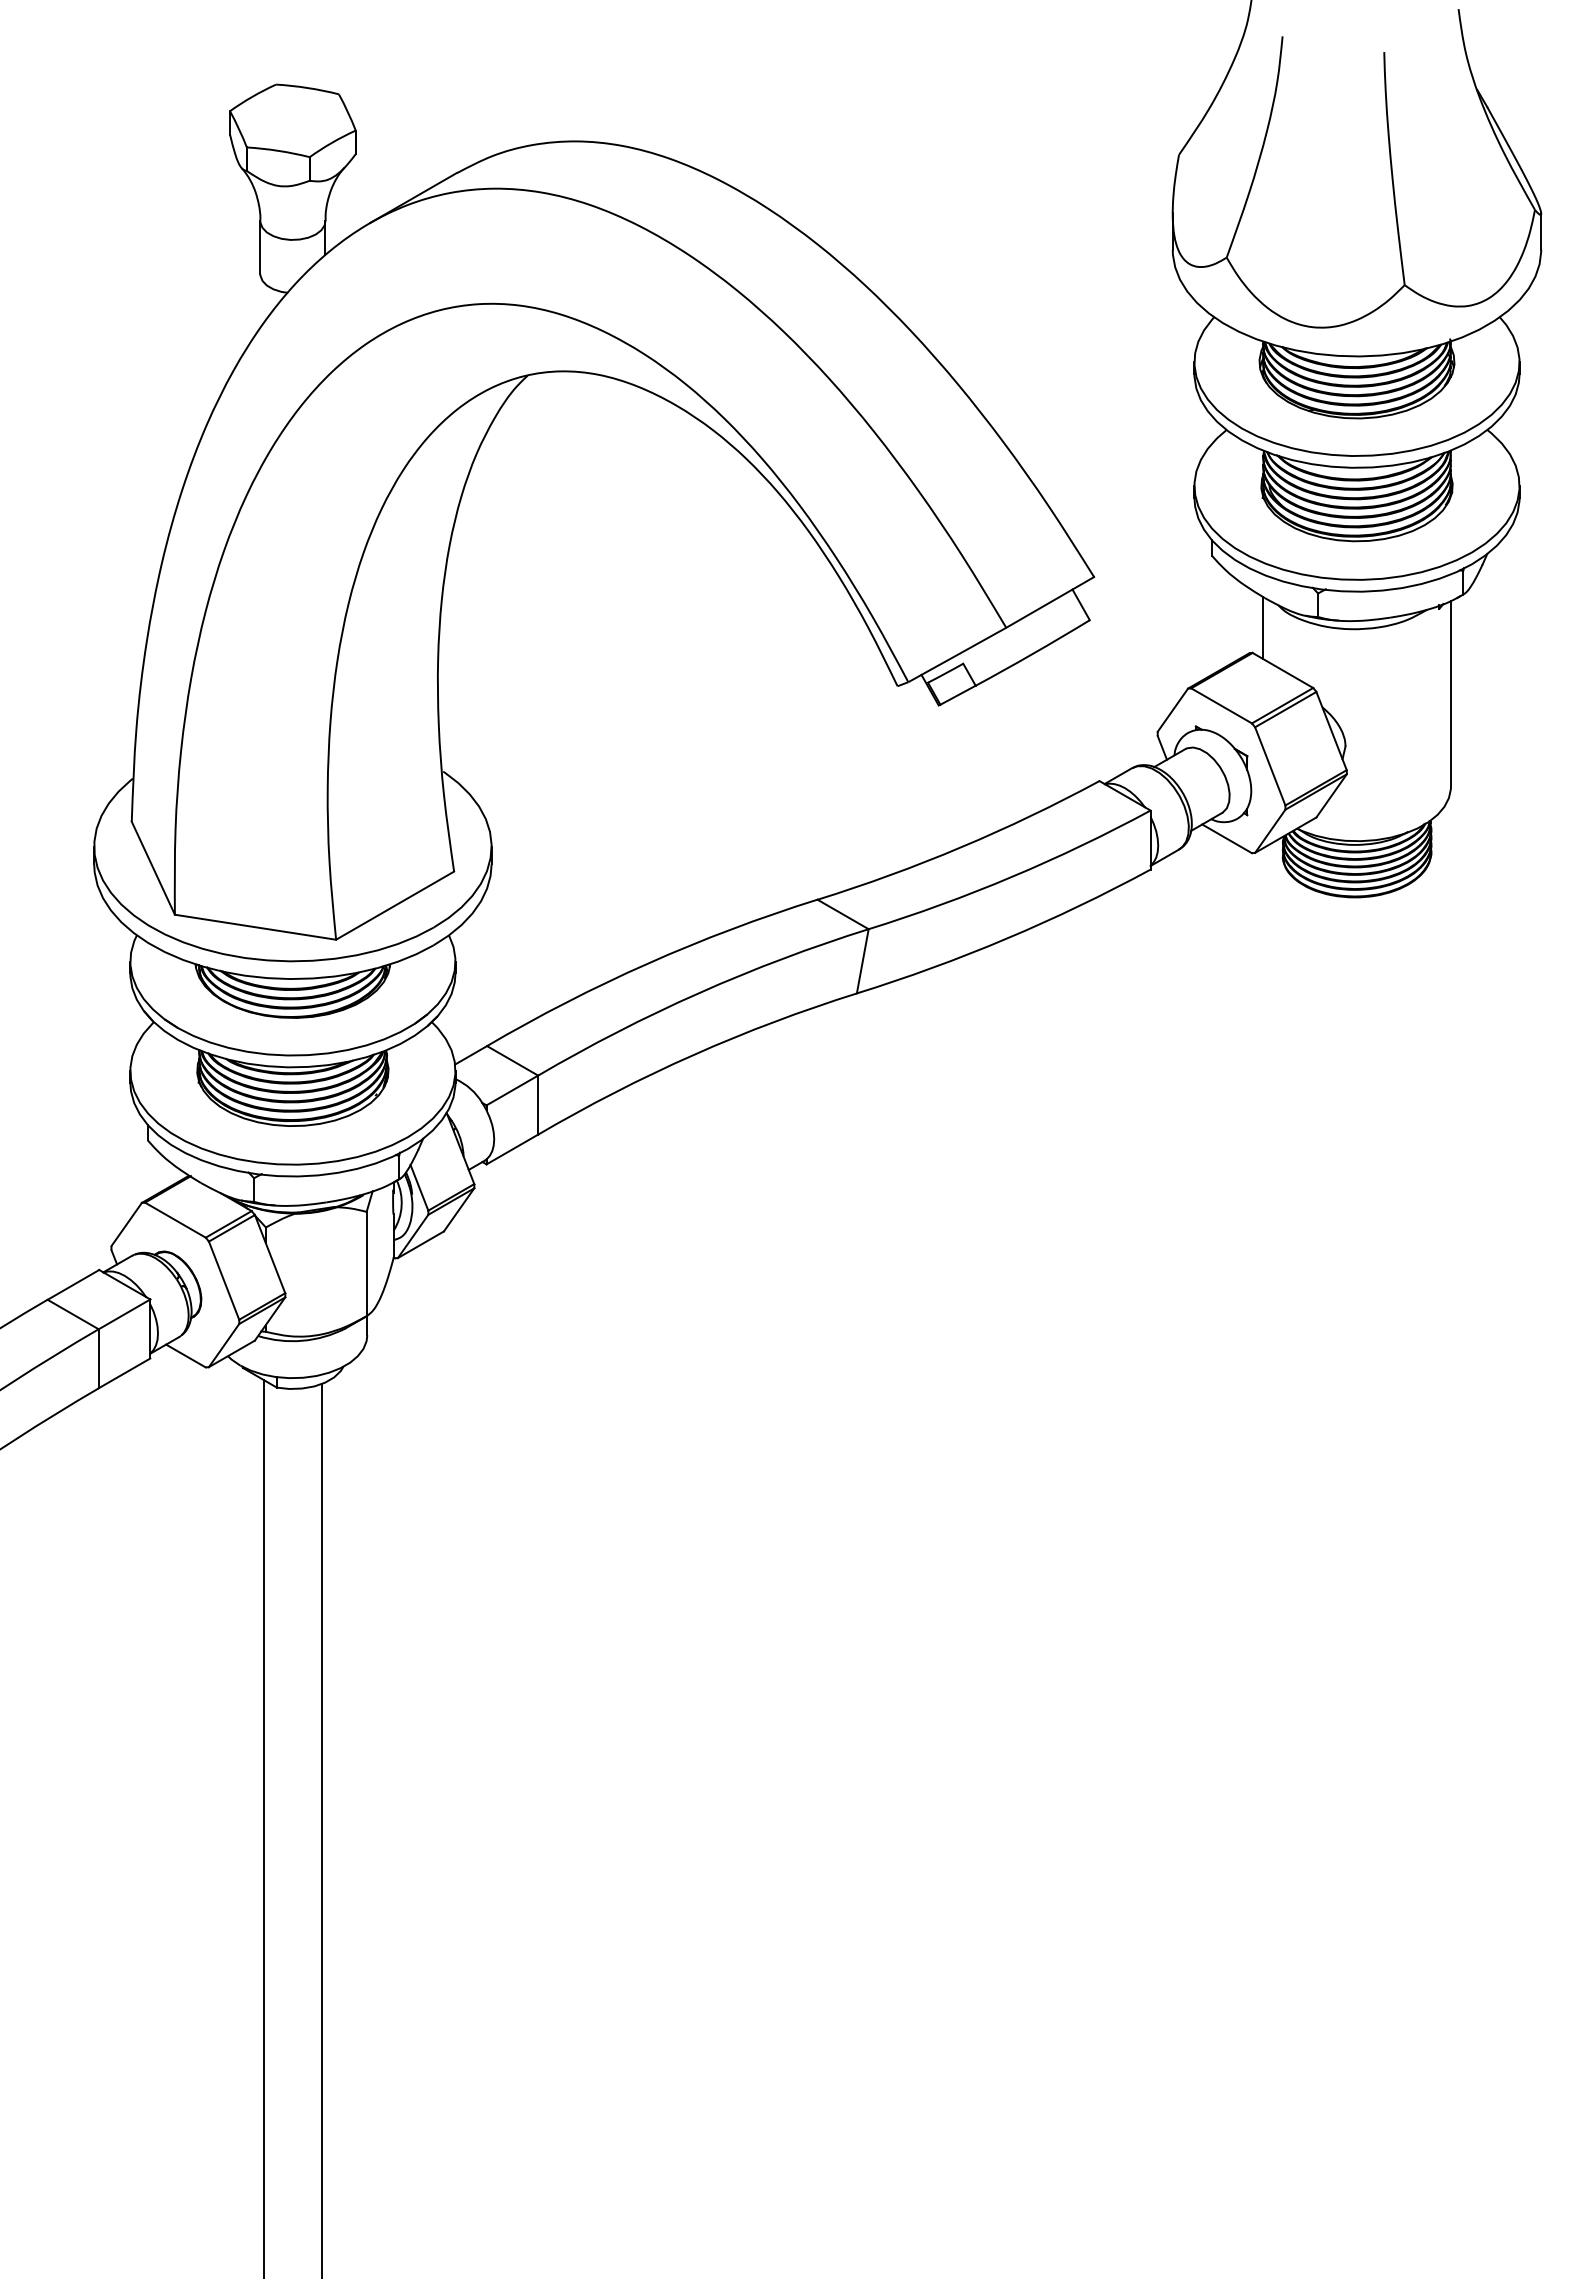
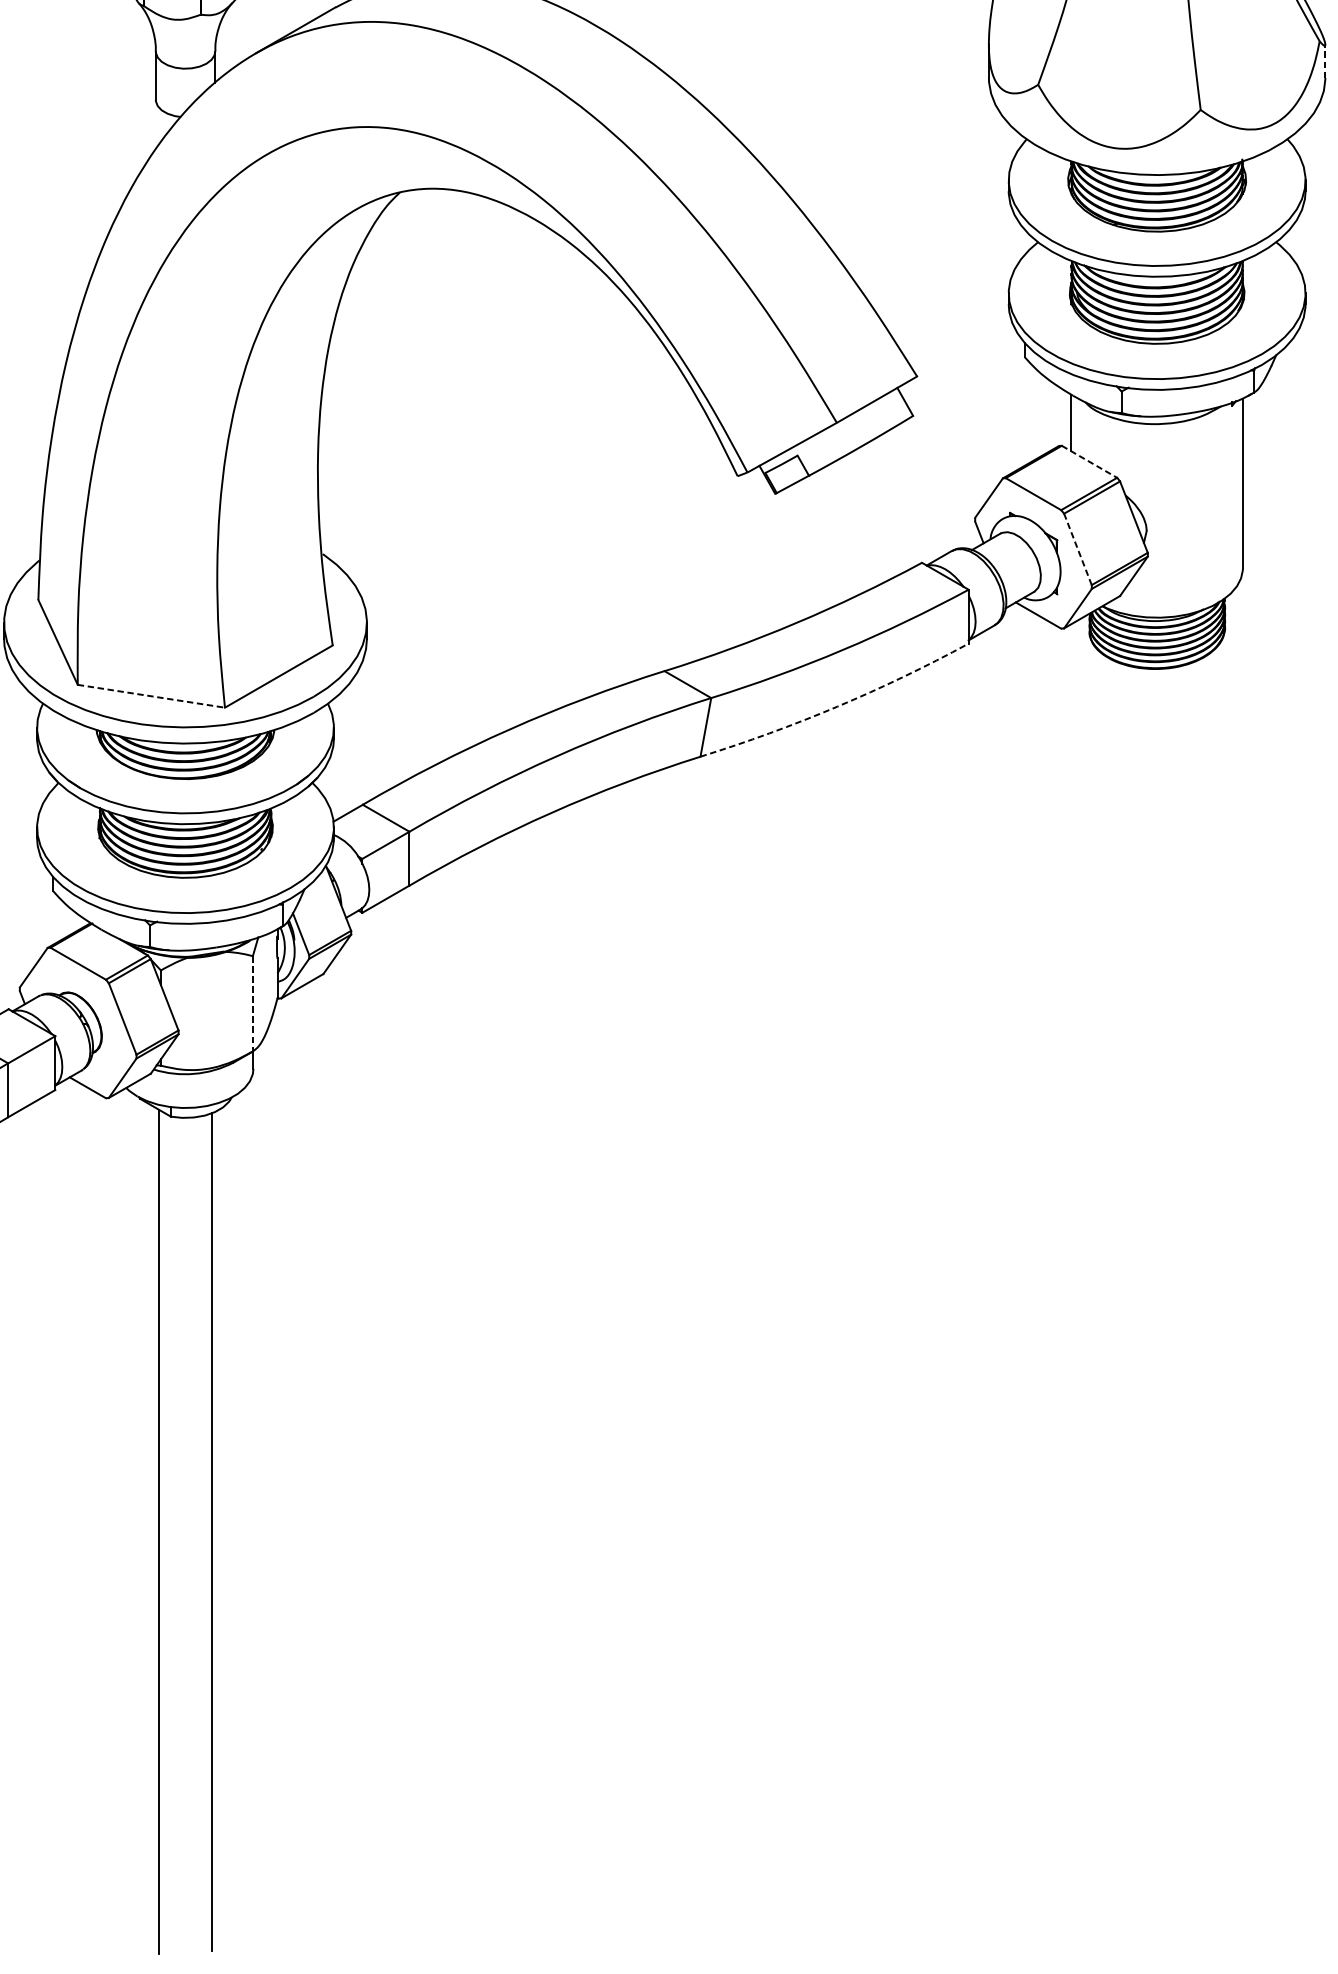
line: (1541, 231) -> (1325, 60), solid -> dashed
line: (1283, 670) -> (1090, 461), solid -> dashed
line: (1270, 766) -> (1078, 549), solid -> dashed
line: (255, 927) -> (151, 696), solid -> dashed
arc: (1006, 938) -> (837, 706), solid -> dashed
line: (366, 1264) -> (252, 1004), solid -> dashed

